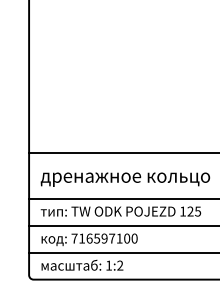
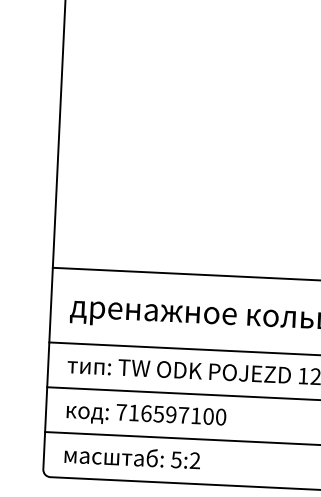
text: (108, 265) -> (175, 459), 1:2 -> 5:2

